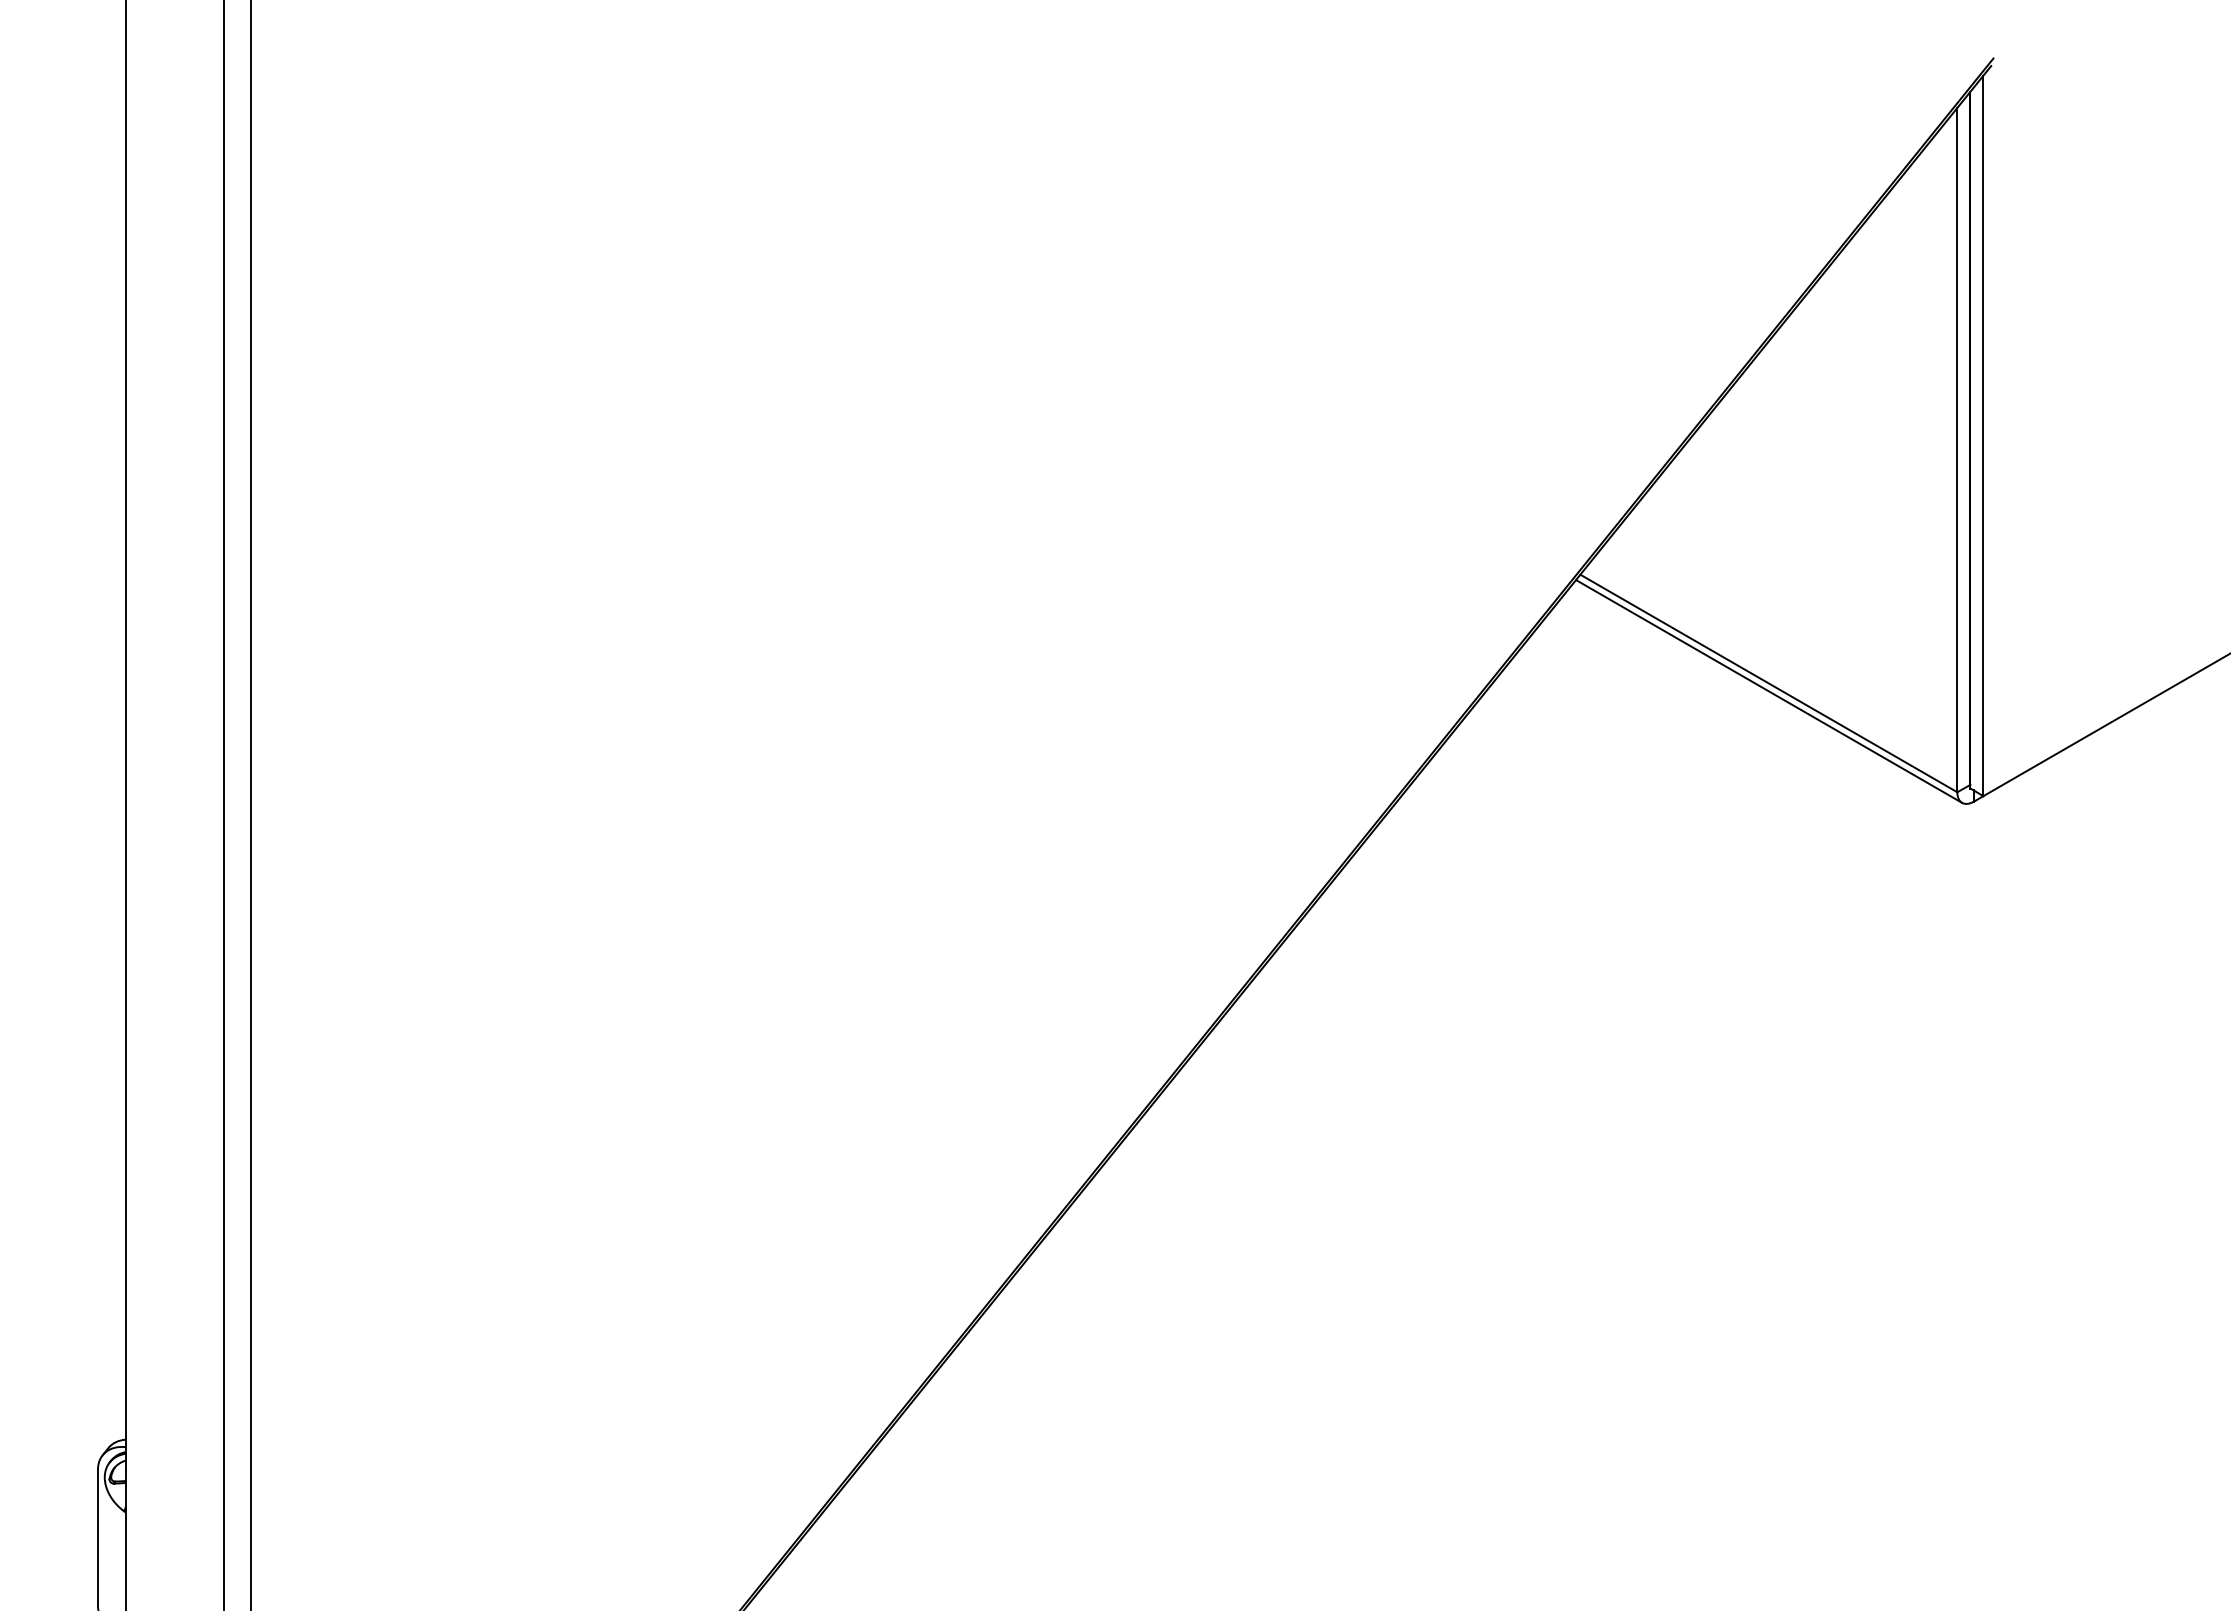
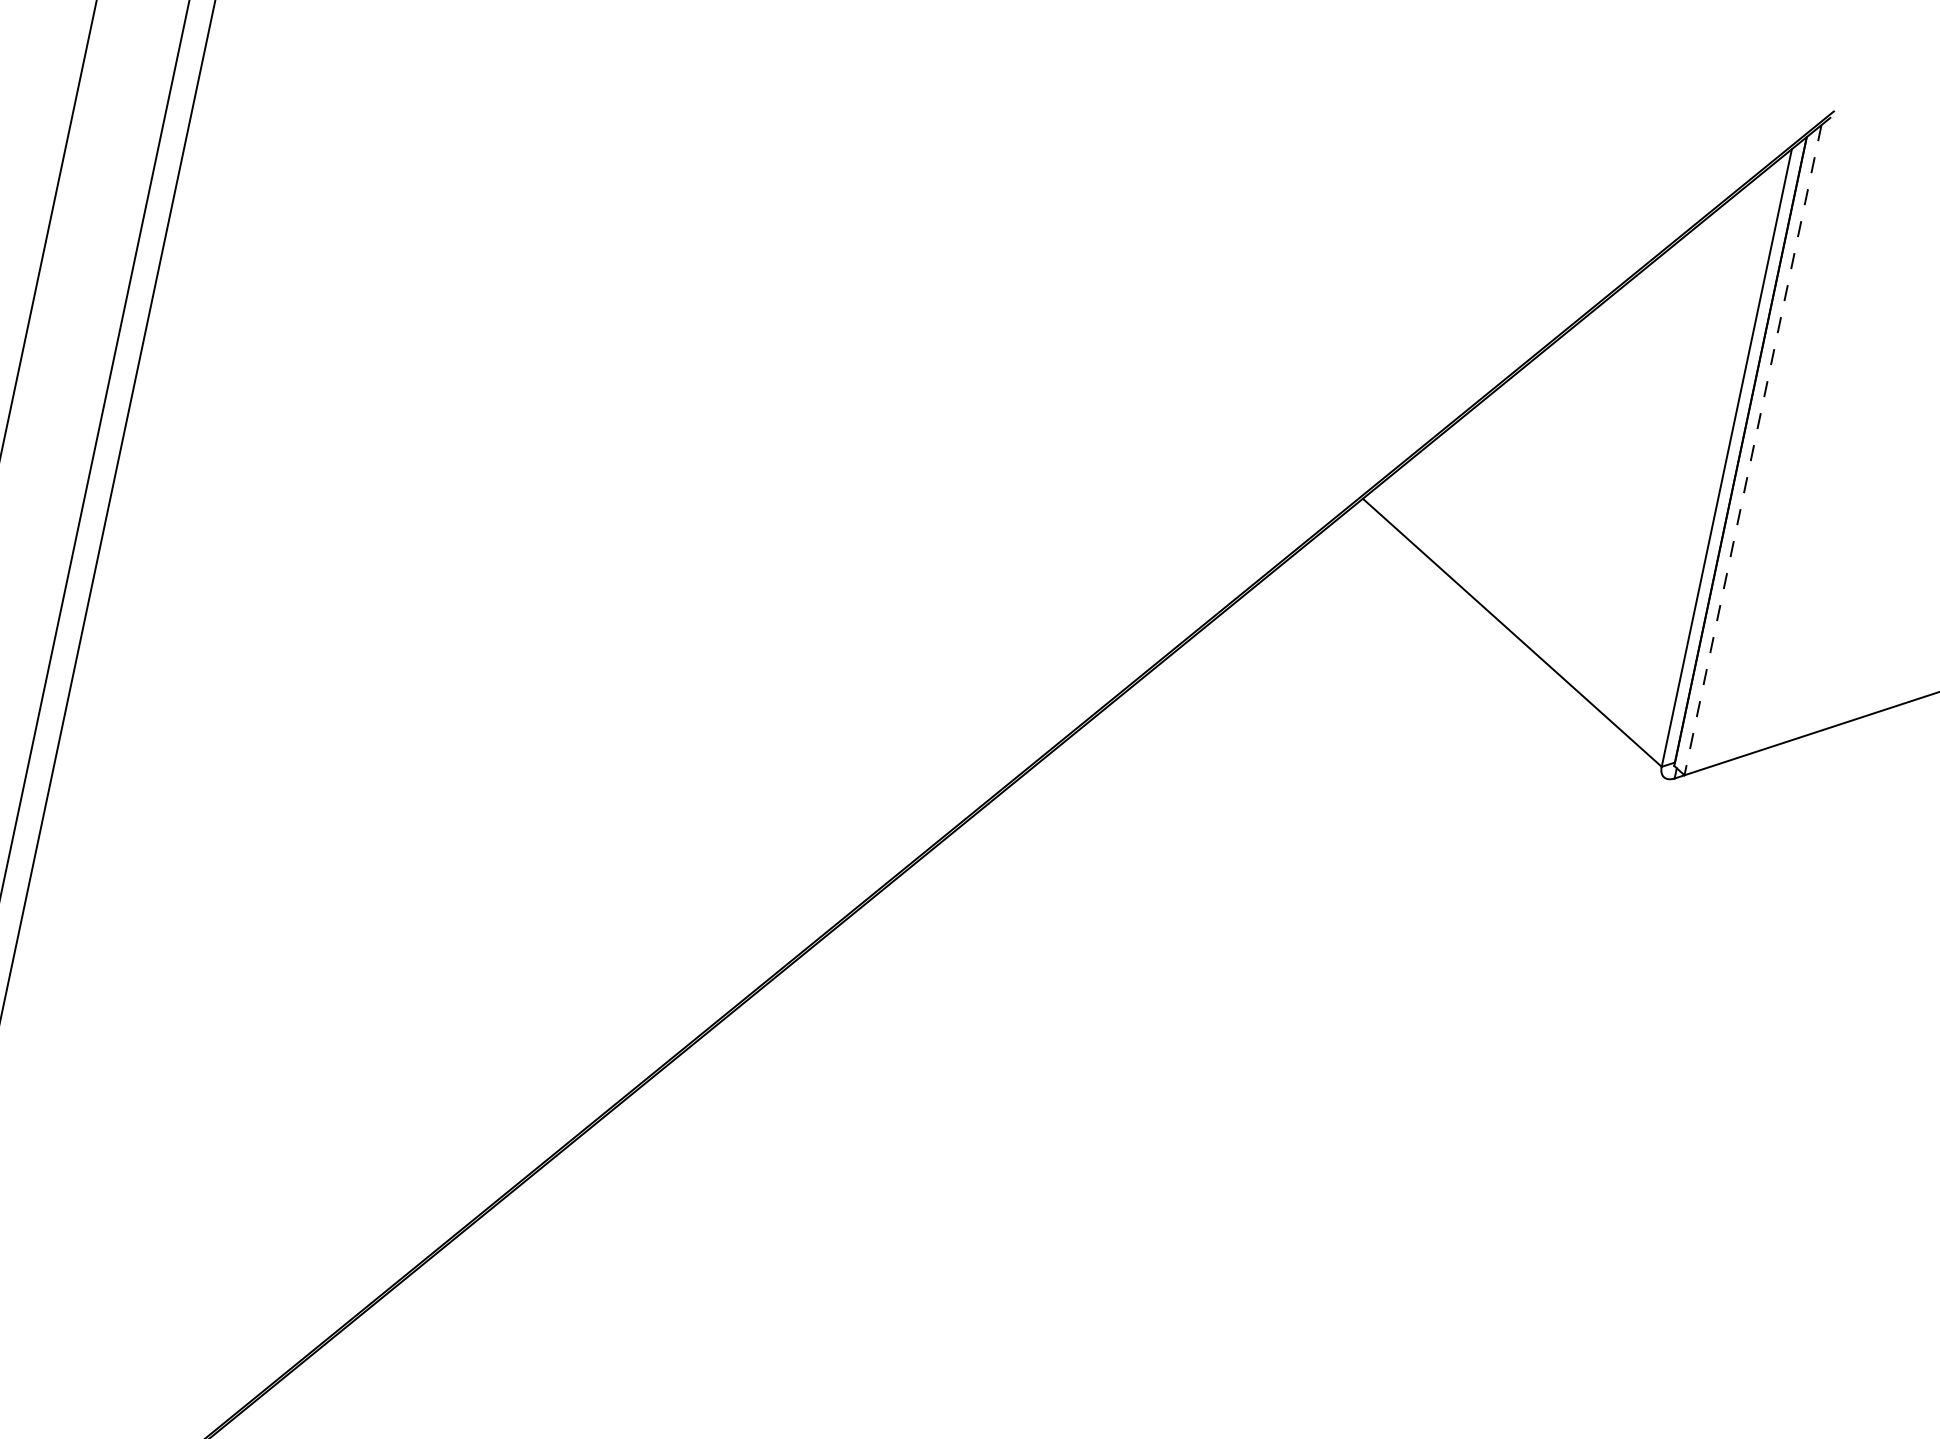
line: (1983, 436) -> (1752, 450), solid -> dashed
line: (1769, 691) -> (1511, 640), removed

